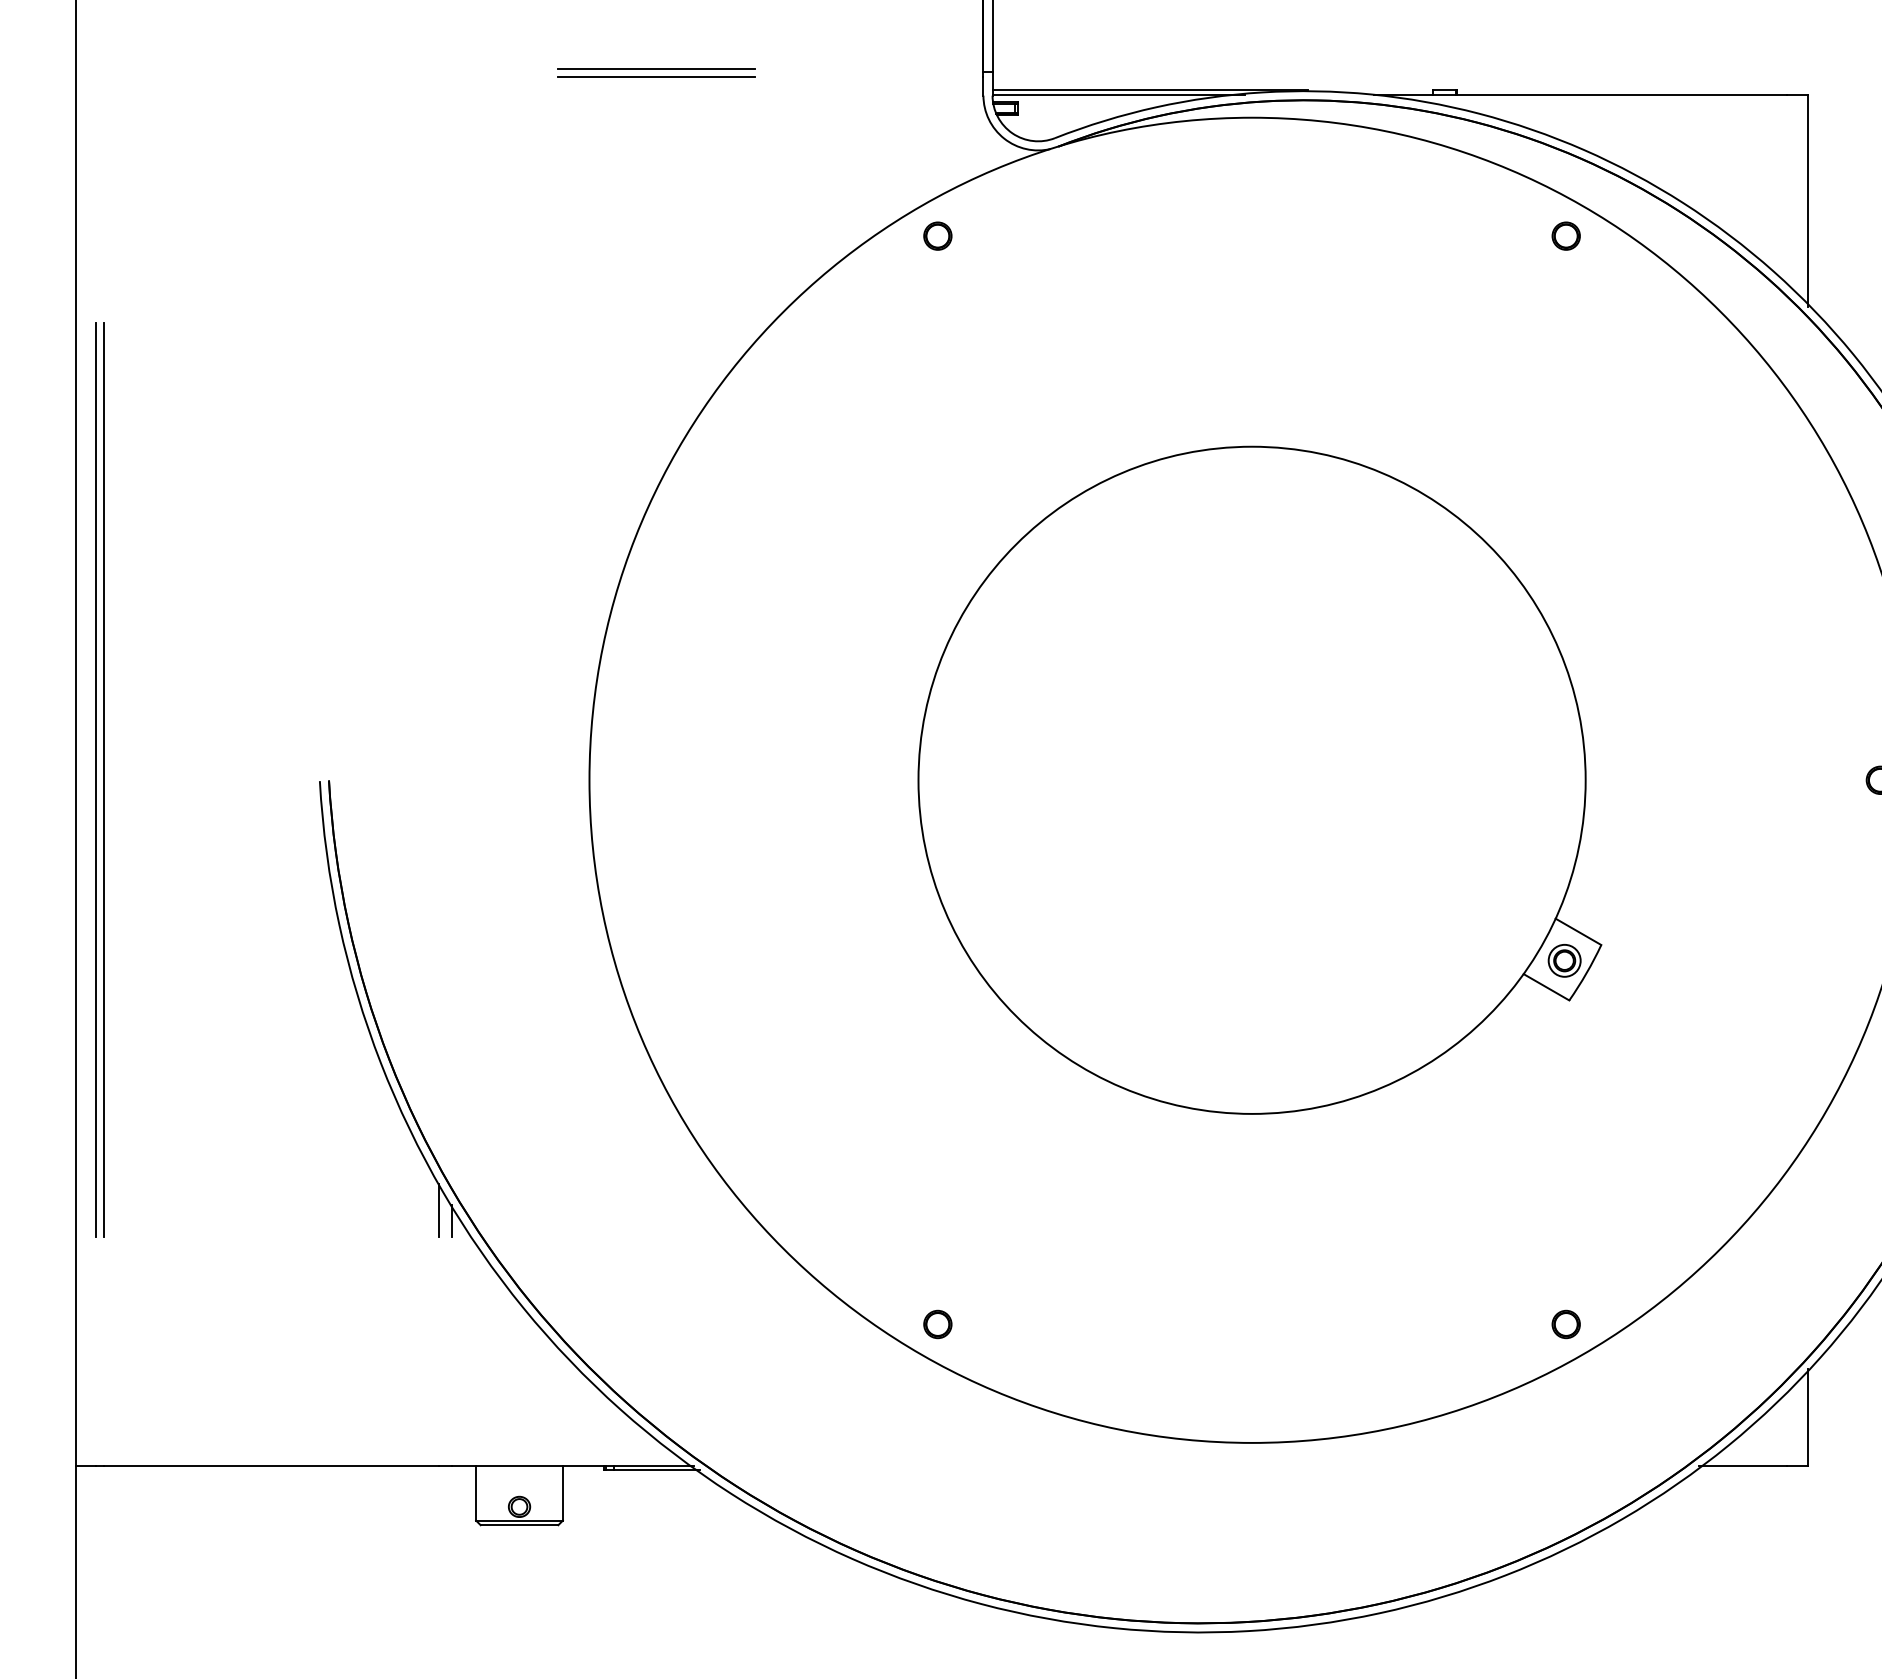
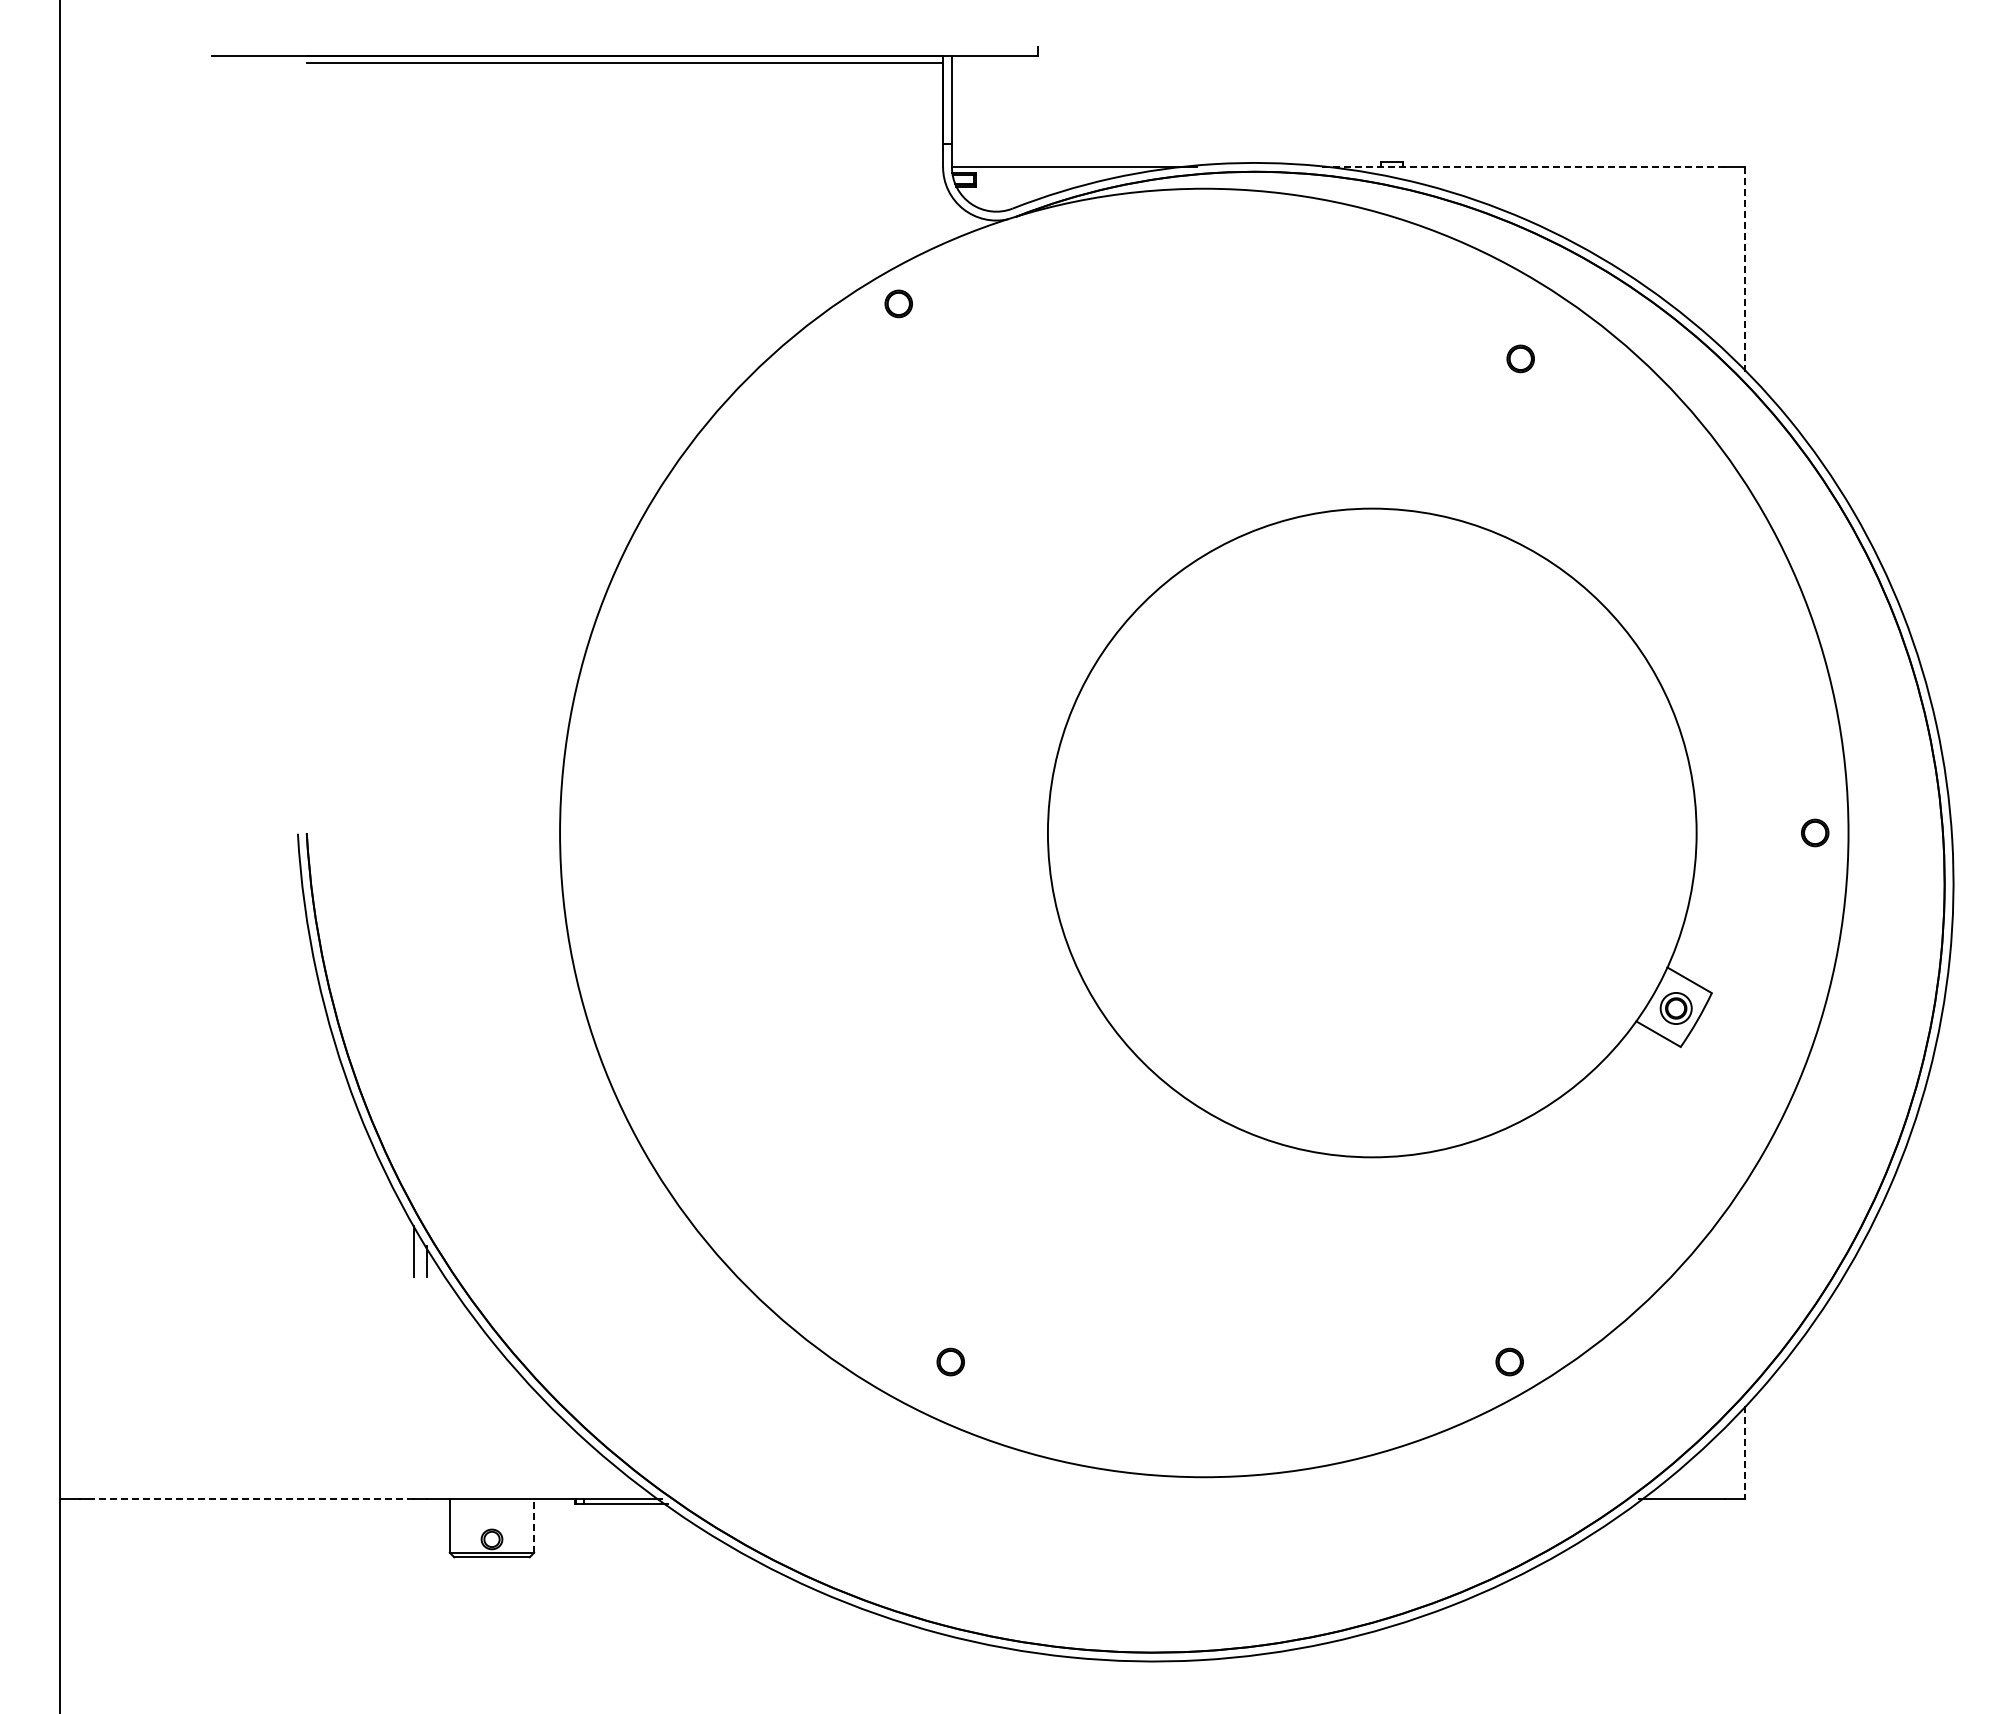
line: (655, 68) -> (624, 140), removed
line: (655, 77) -> (624, 149), removed
line: (1149, 90) -> (1104, 162), removed
line: (1579, 94) -> (1522, 166), solid -> dashed
line: (1807, 201) -> (1744, 270), solid -> dashed
part: (1565, 235) -> (1520, 358), moved
line: (96, 779) -> (80, 832), removed
line: (103, 779) -> (87, 832), removed
part: (1259, 779) -> (1379, 832), moved
part: (937, 1323) -> (950, 1361), moved
line: (1807, 1417) -> (1744, 1452), solid -> dashed
line: (272, 1465) -> (251, 1499), solid -> dashed
line: (563, 1493) -> (534, 1526), solid -> dashed

